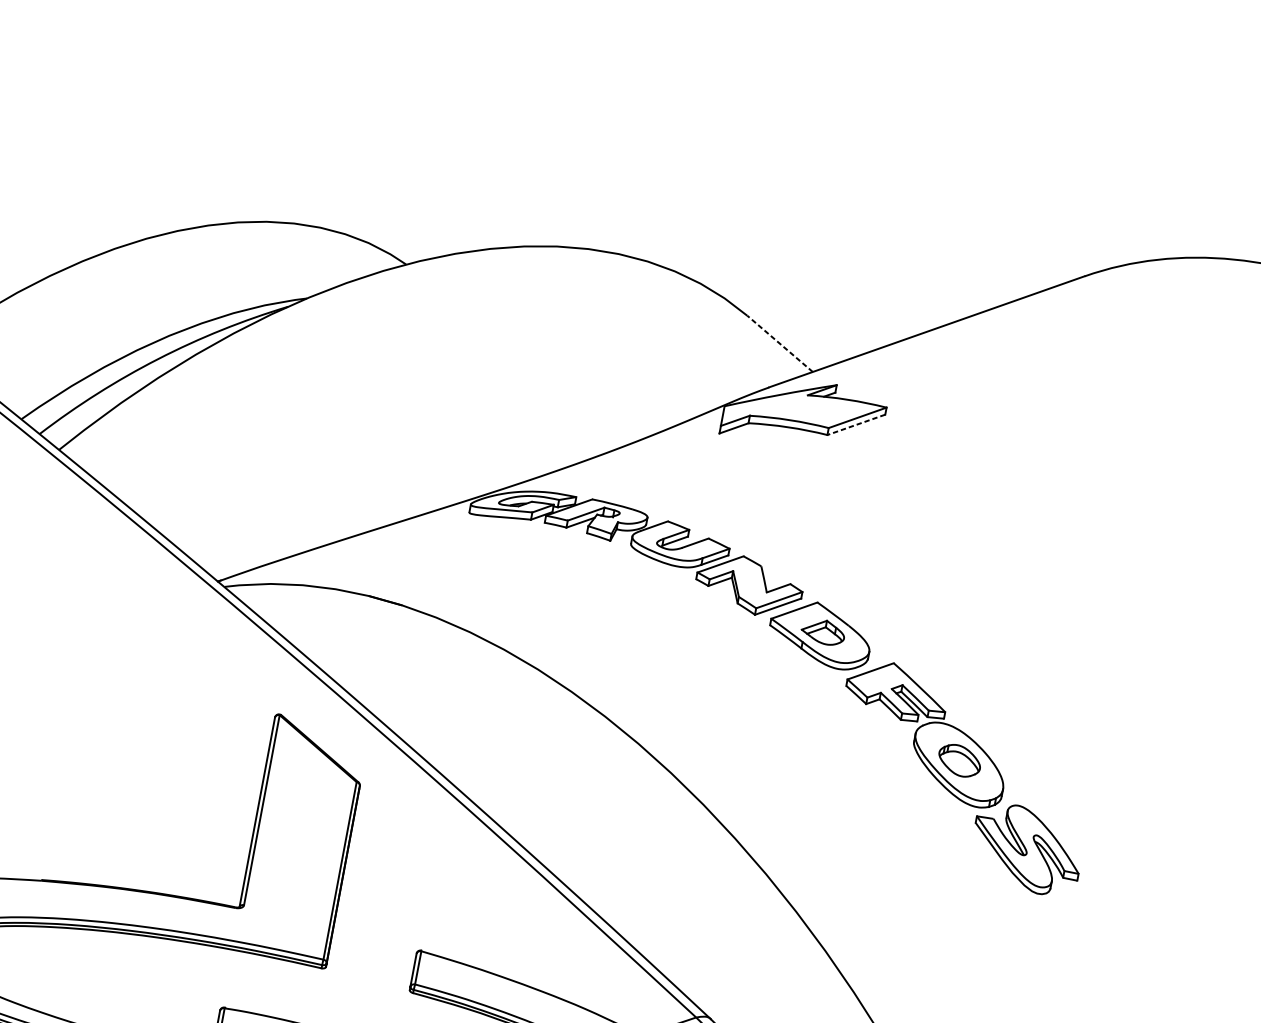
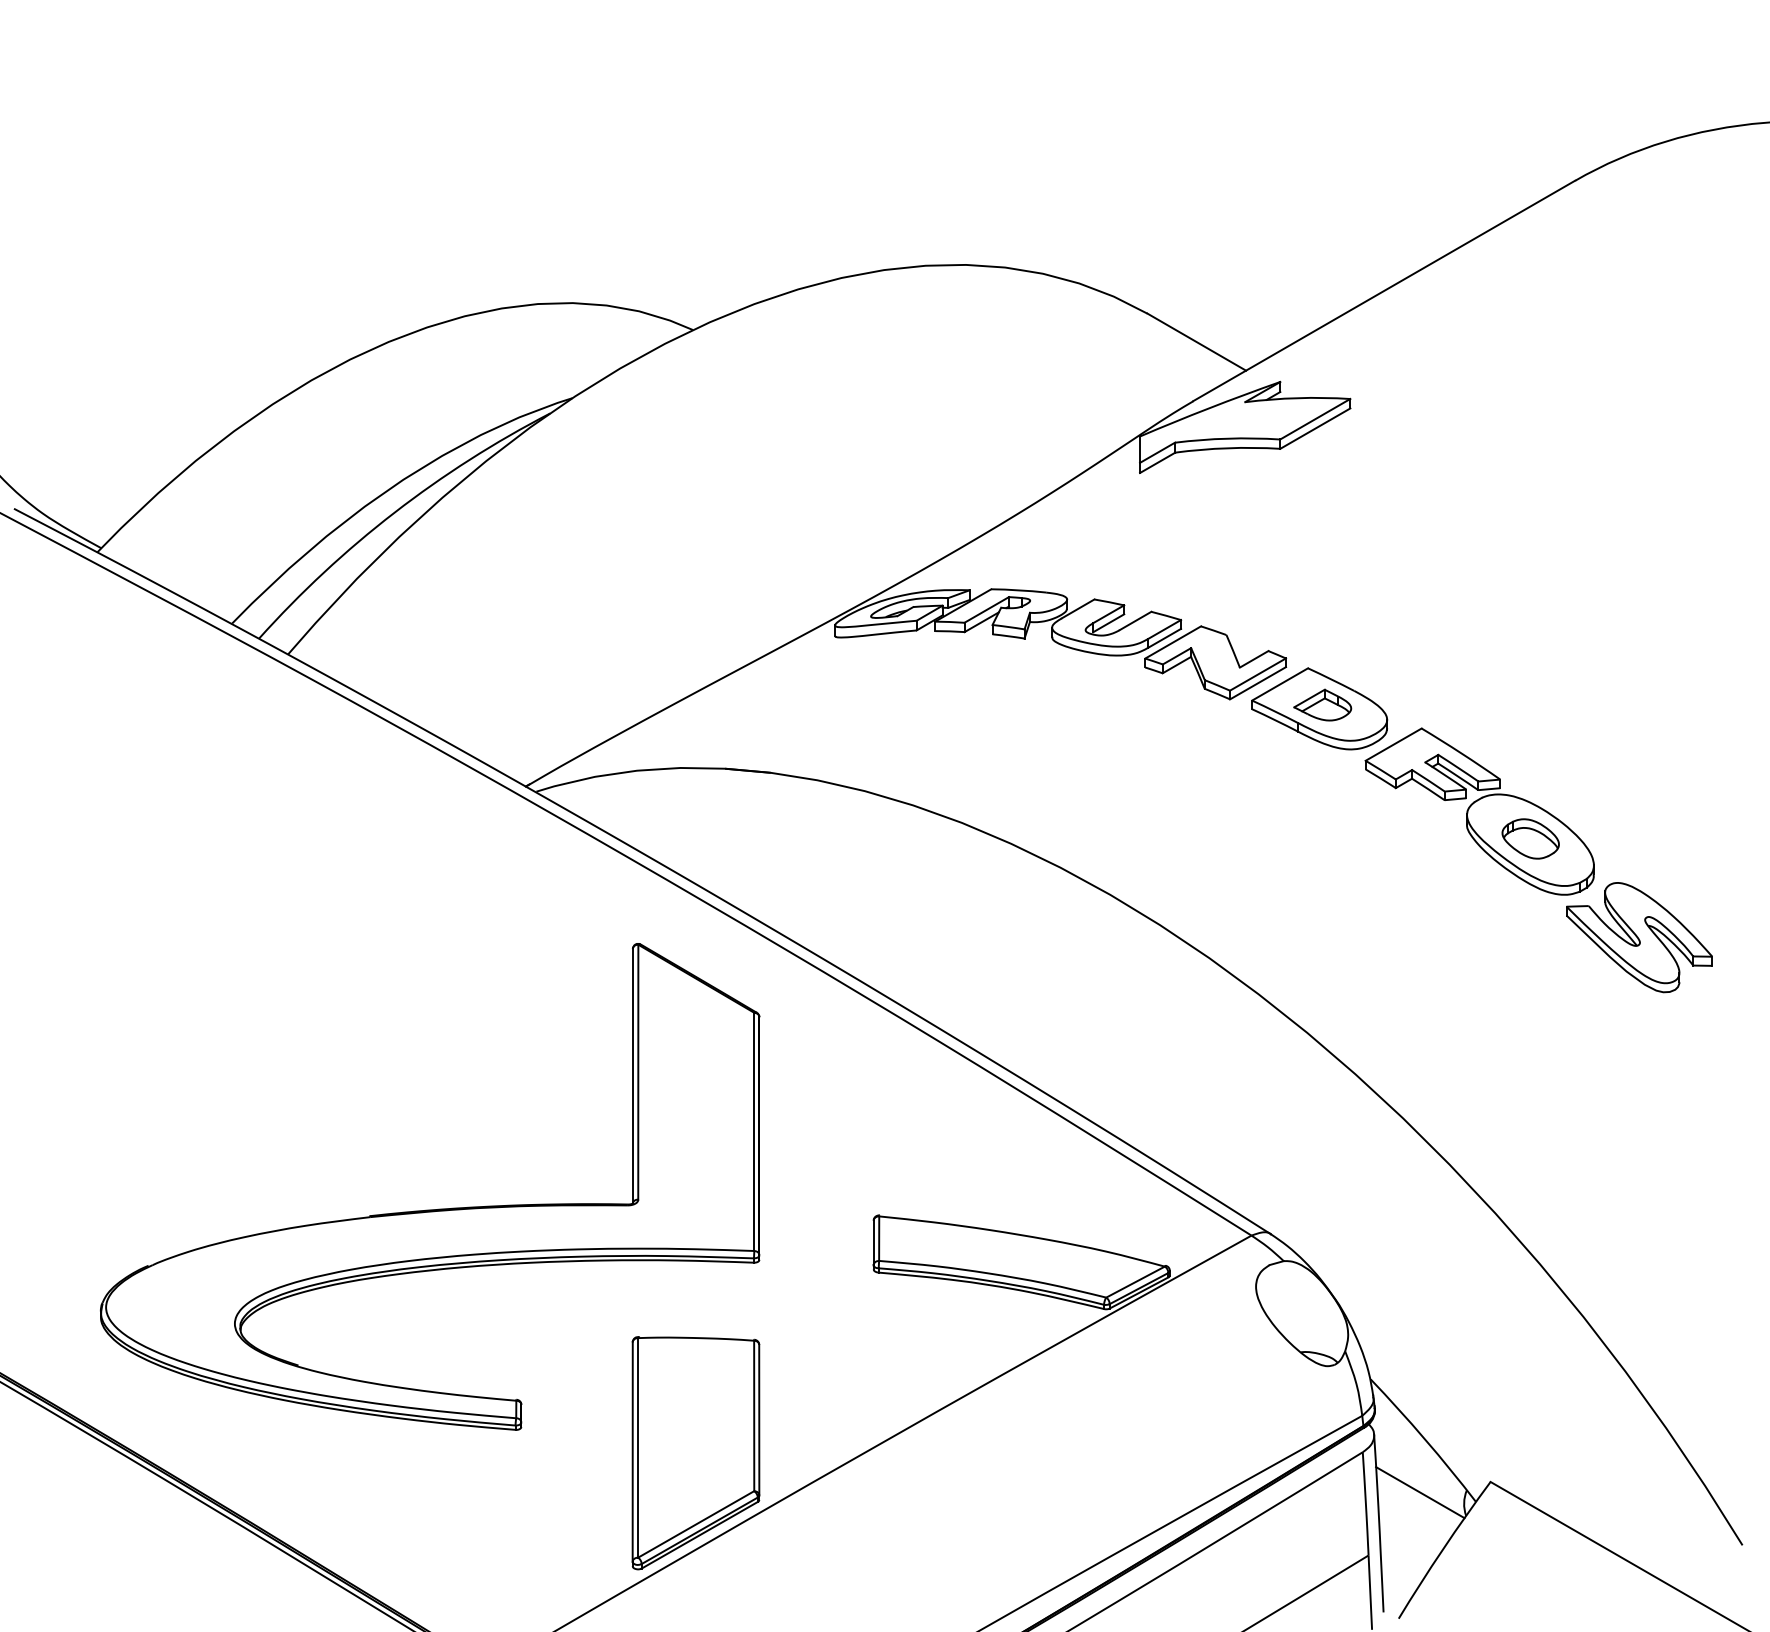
line: (779, 344) -> (1196, 342), dashed -> solid
line: (855, 424) -> (1314, 428), dashed -> solid

